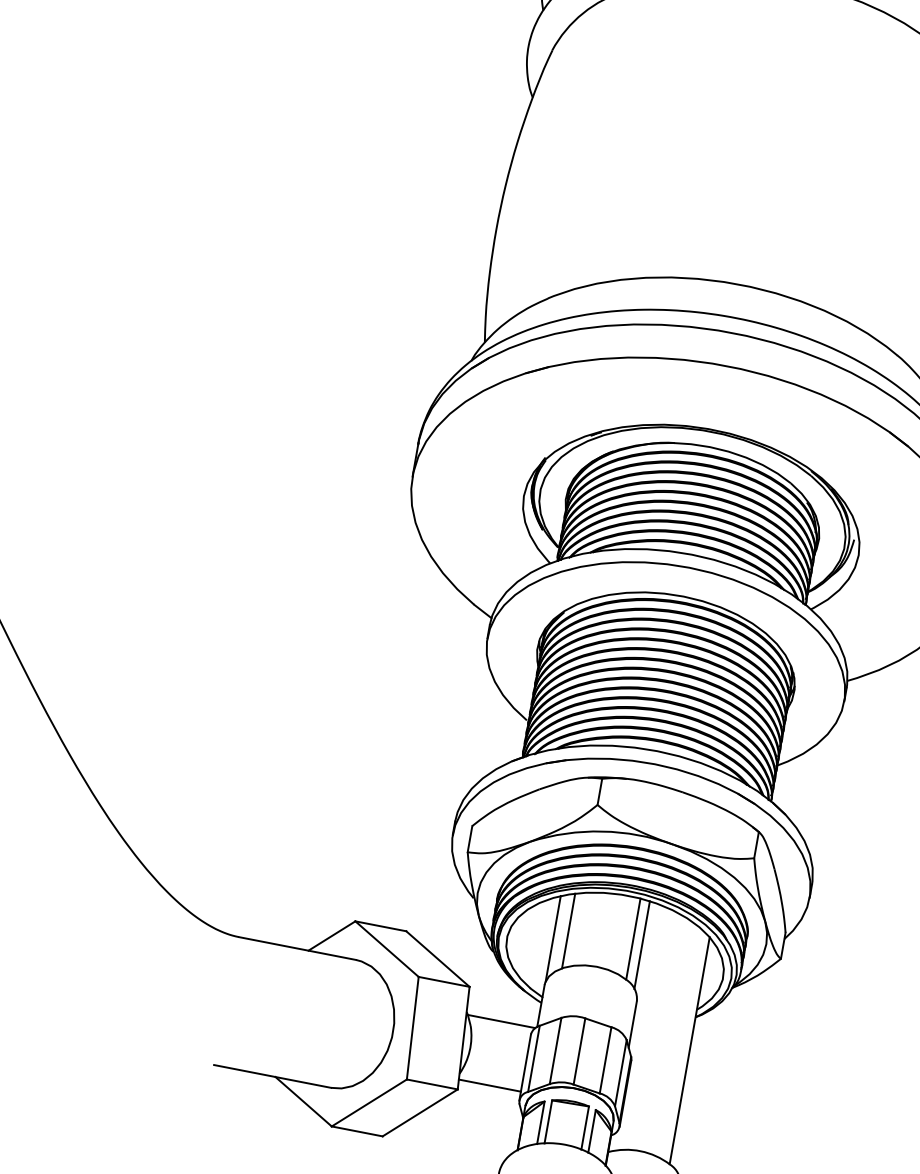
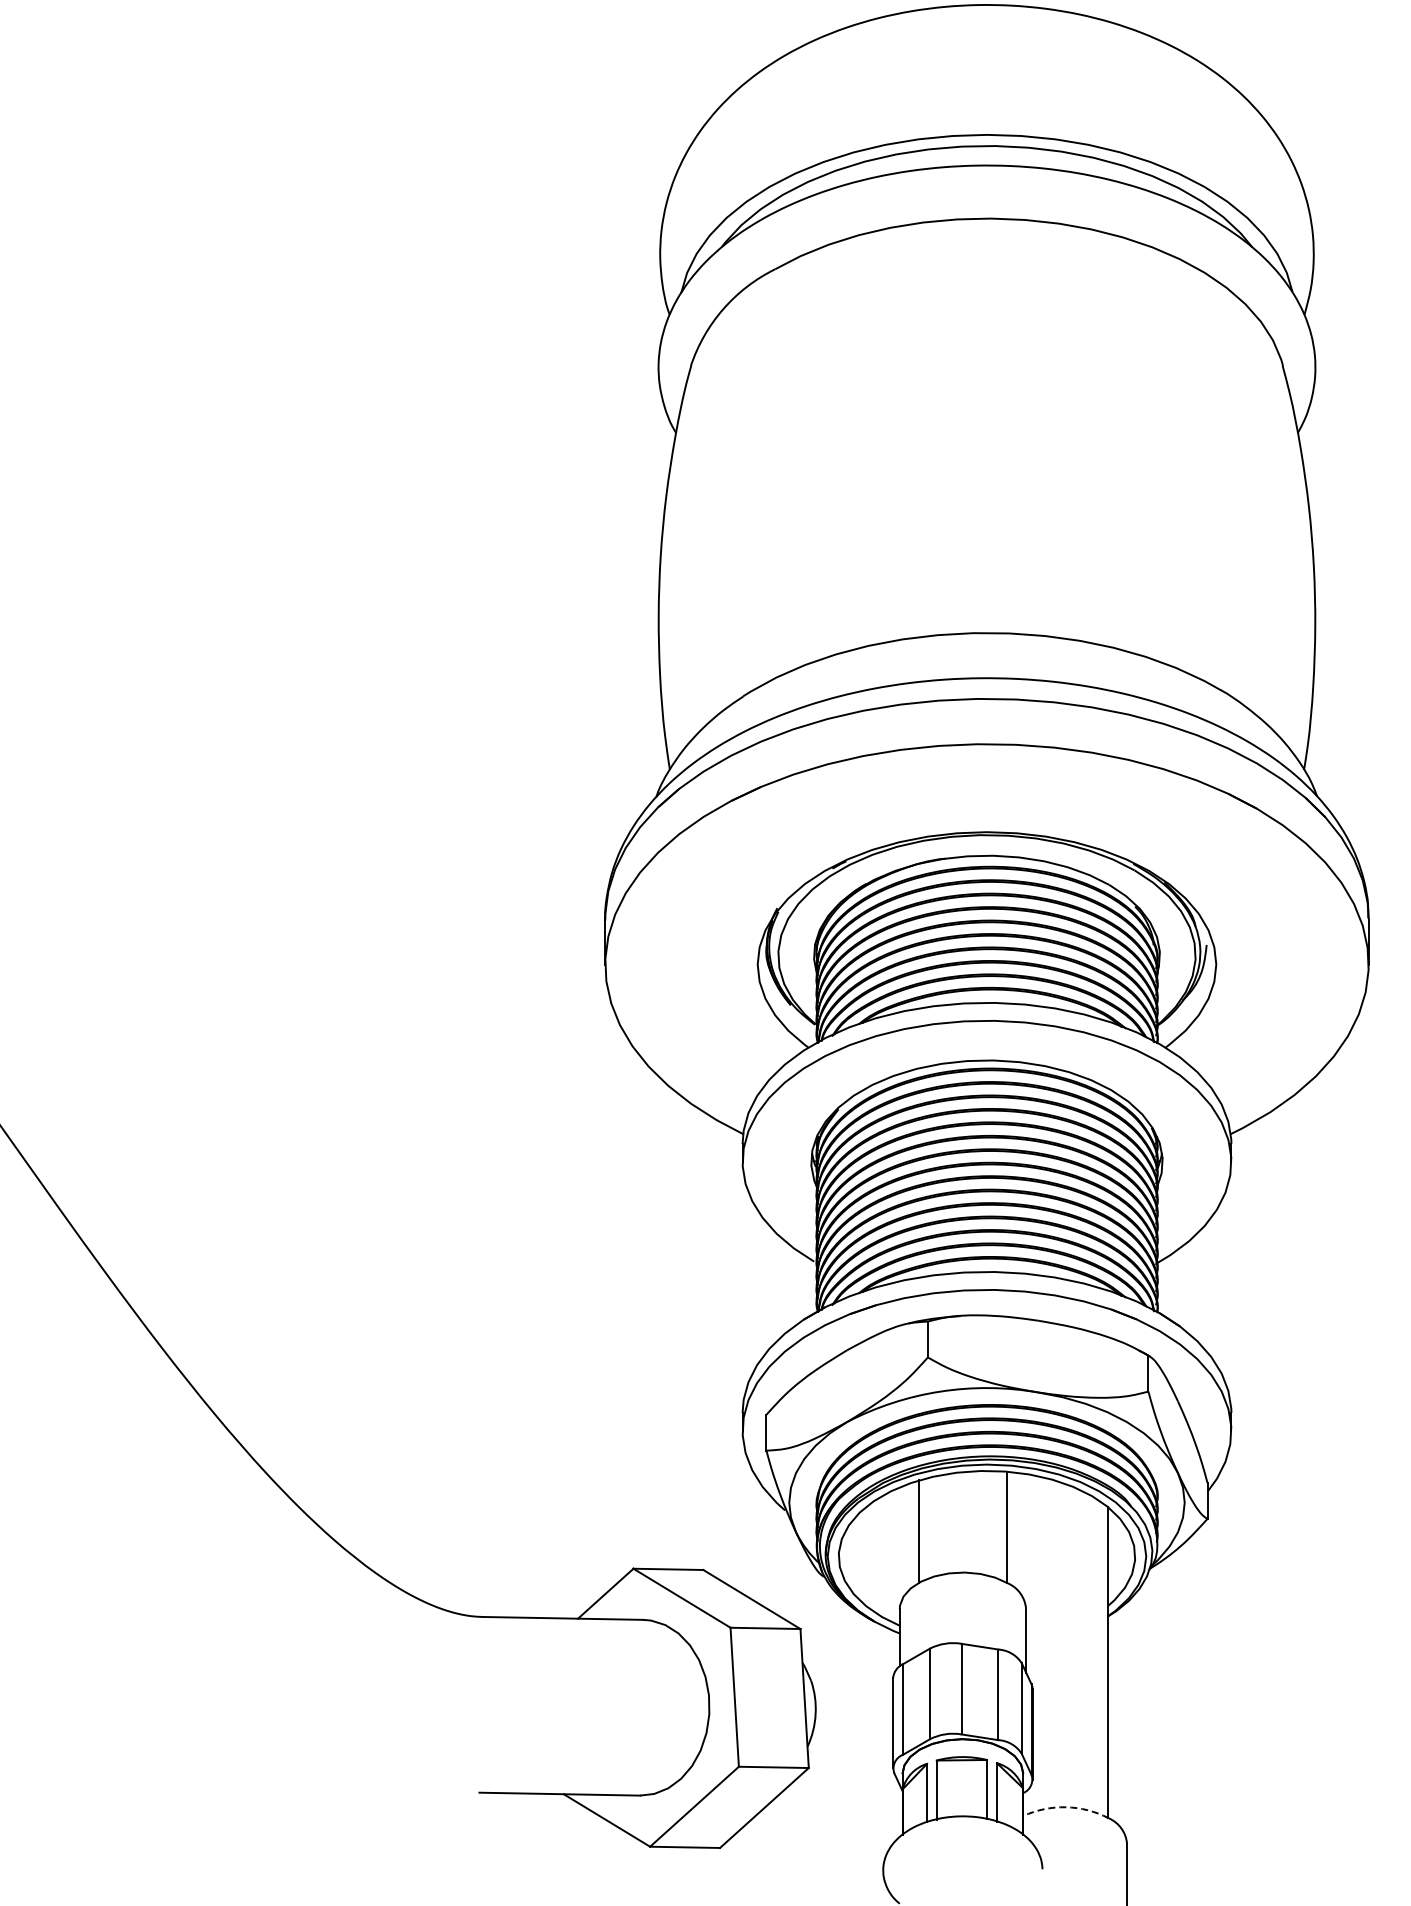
line: (553, 938) -> (900, 1545), removed
line: (641, 945) -> (1019, 1533), removed
line: (501, 1021) -> (850, 1667), removed
line: (489, 1085) -> (850, 1755), removed
arc: (640, 1151) -> (1066, 1807), solid -> dashed

